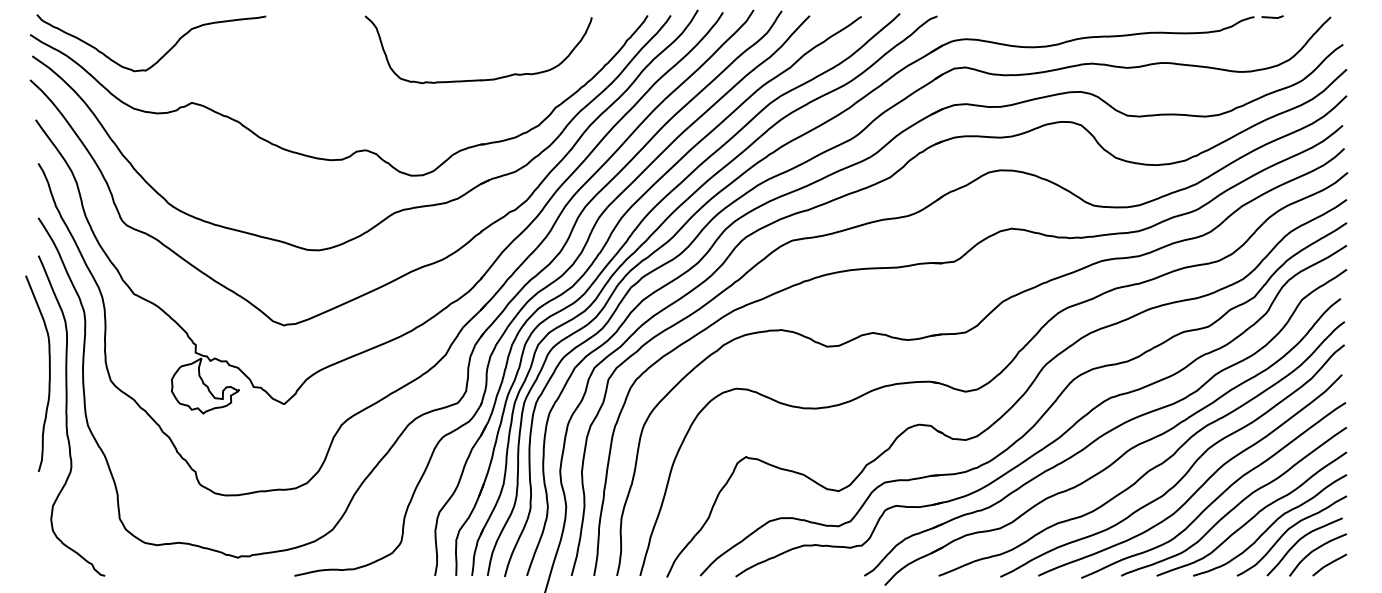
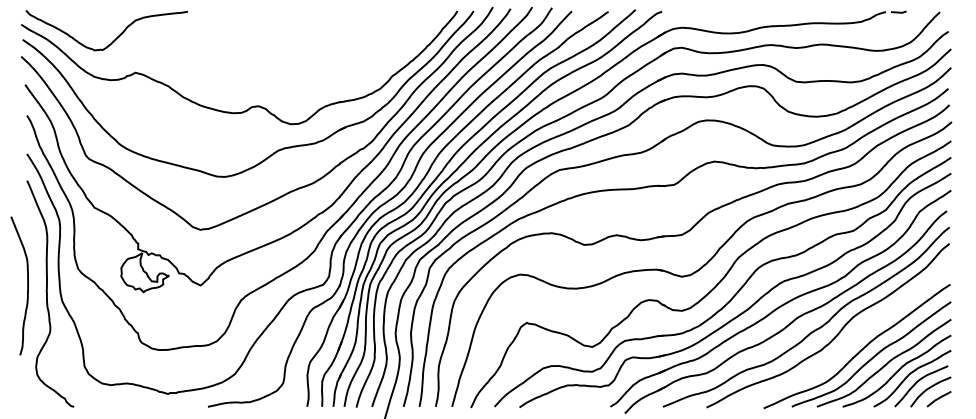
part: (478, 79) -> (337, 56), removed
curve: (49, 373) -> (27, 285), moved
curve: (1201, 485) -> (848, 342), removed

